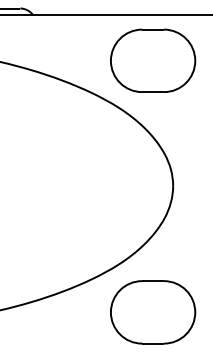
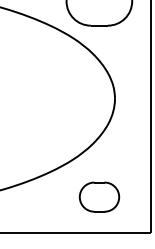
part: (153, 312) -> (99, 197), size x0.6

